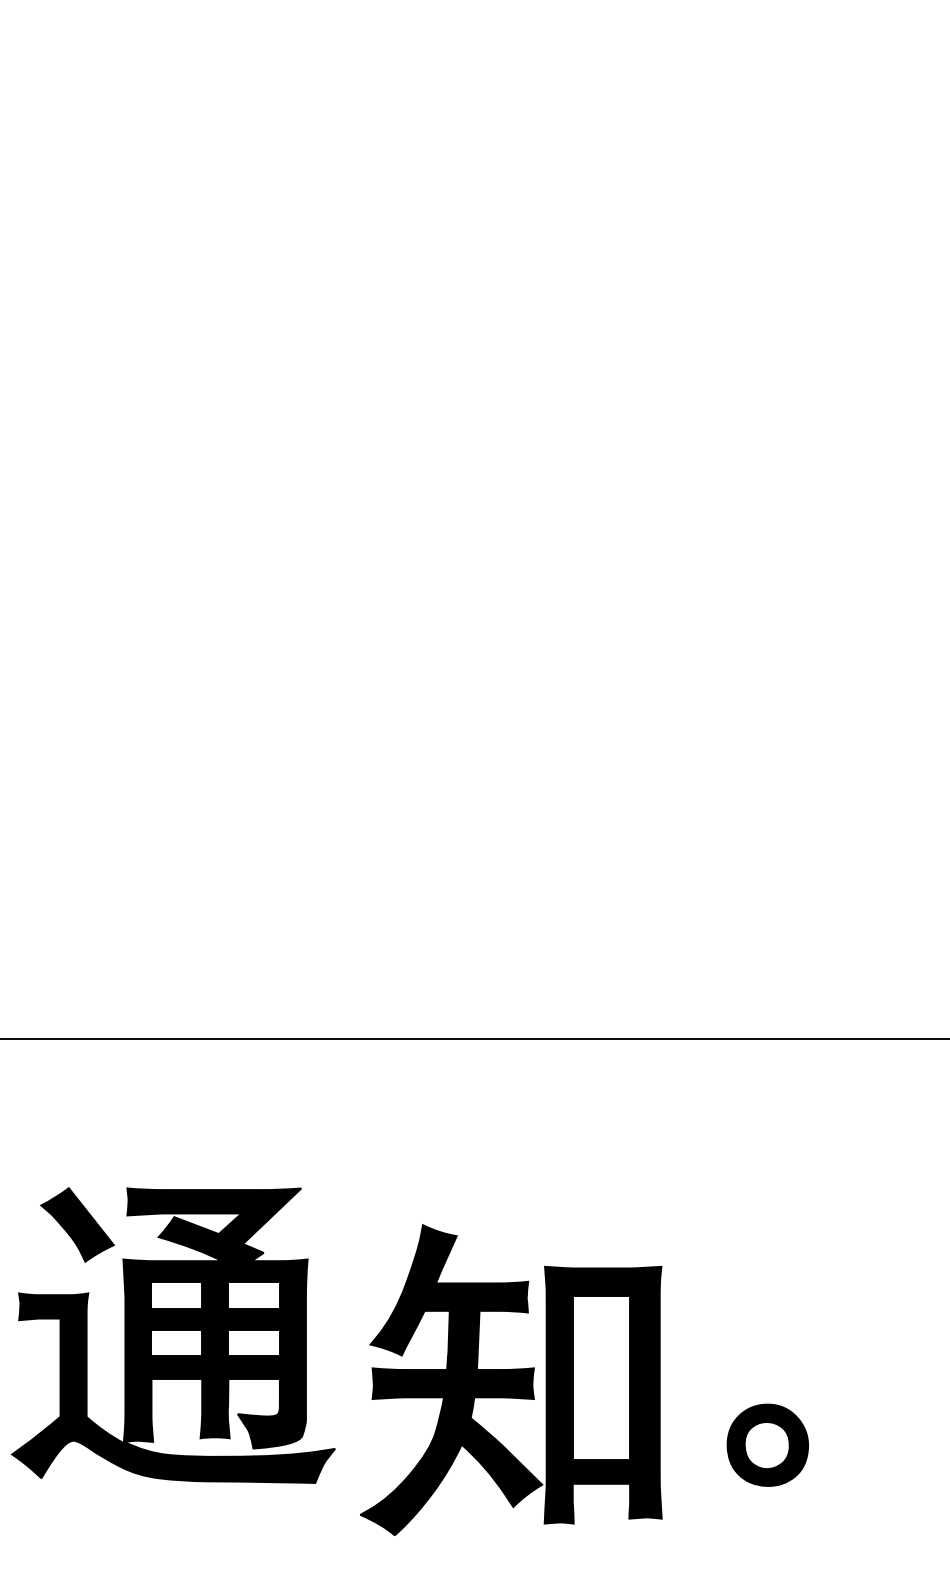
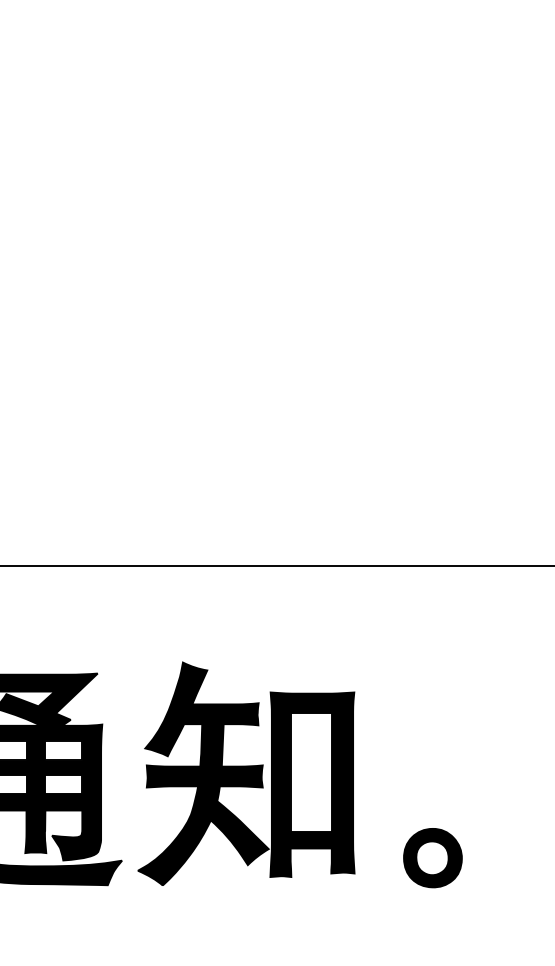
part: (511, 1379) -> (246, 773), moved

